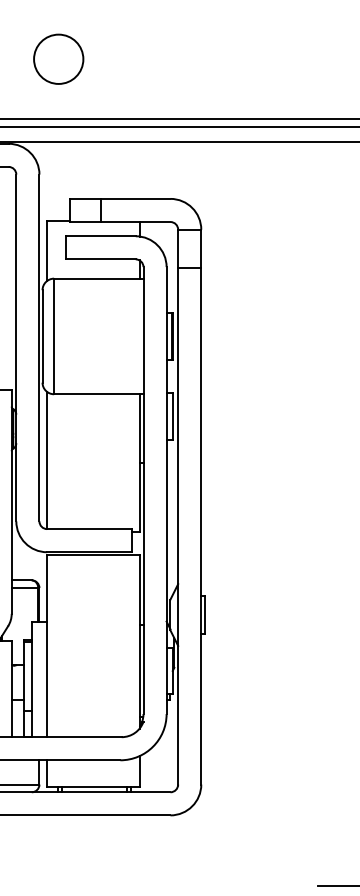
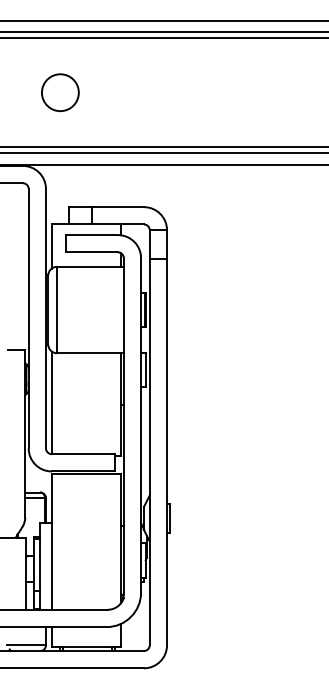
circle: (58, 59) -> (60, 92), moved

